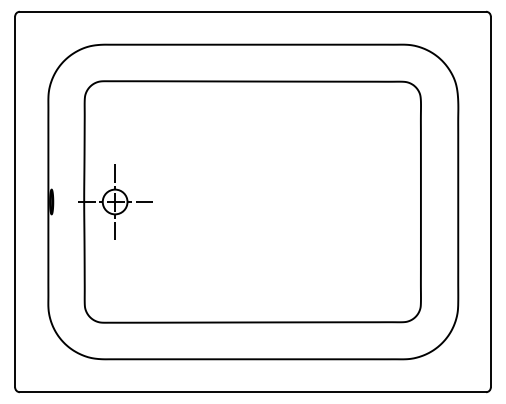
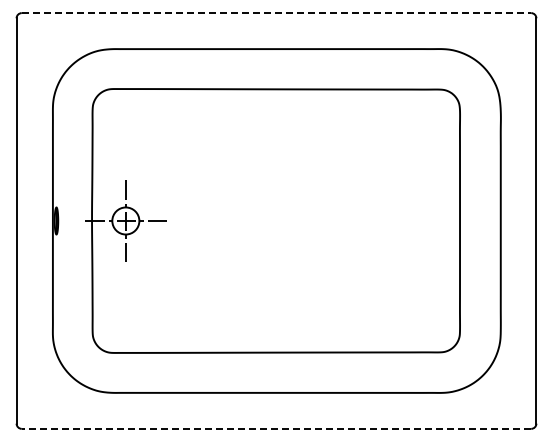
line: (253, 12) -> (276, 13), solid -> dashed
line: (253, 391) -> (276, 428), solid -> dashed

